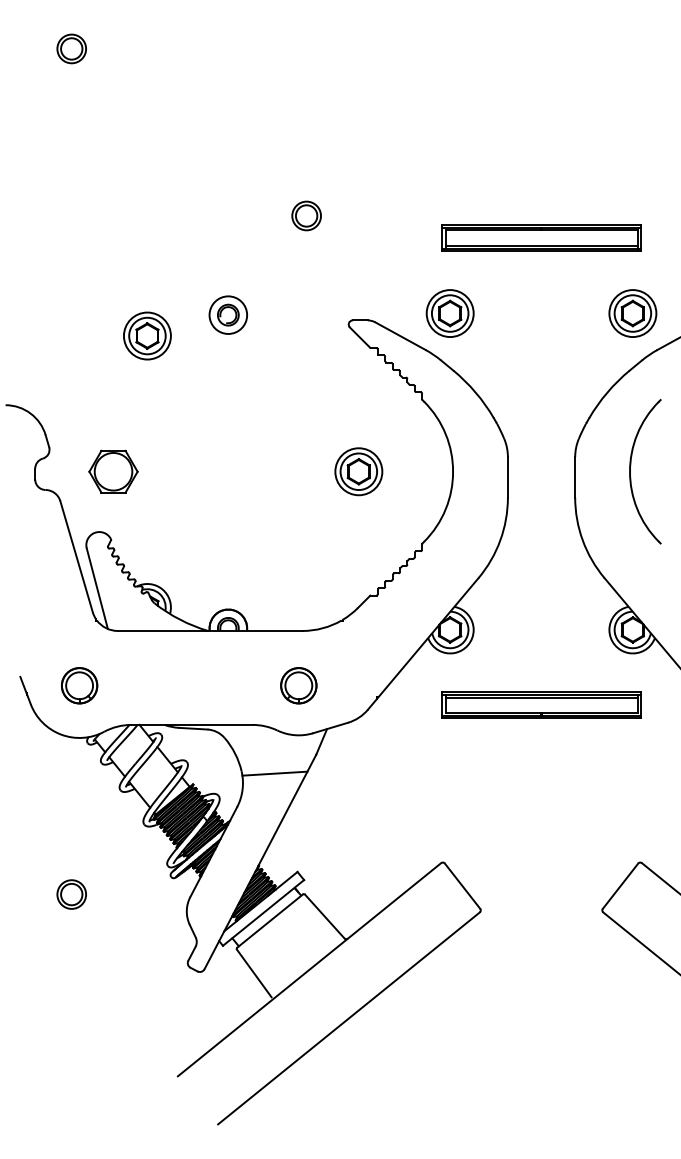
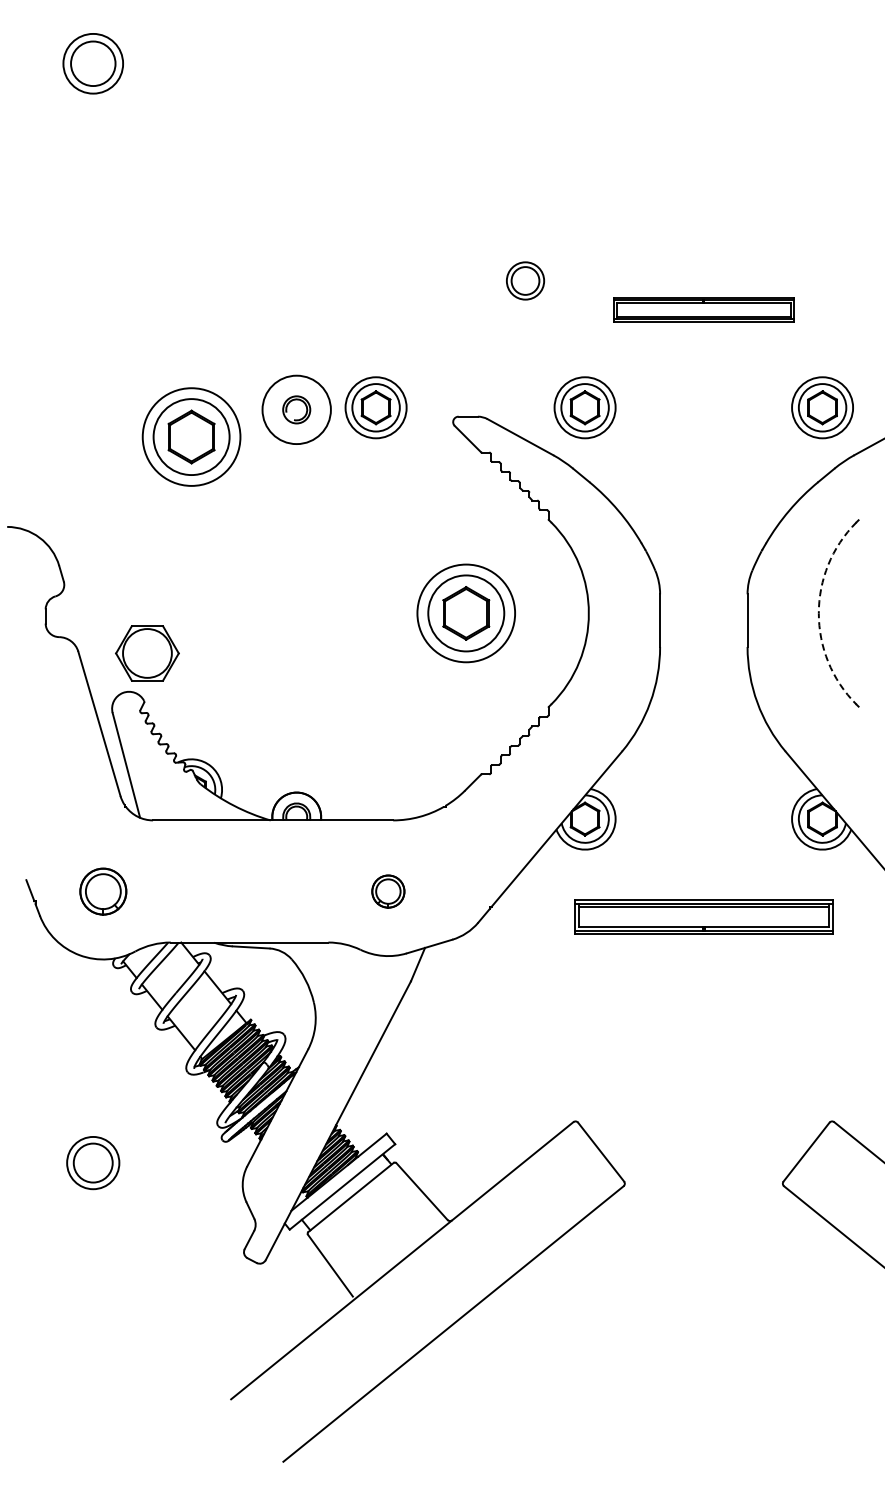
part: (71, 48) -> (92, 63), size x1.6
part: (306, 215) -> (525, 280), moved
part: (541, 237) -> (703, 309), size x0.7
part: (288, 313) -> (375, 407), added
circle: (228, 314) -> (296, 409), size x1.4
part: (147, 335) -> (191, 436), size x1.6
part: (113, 471) -> (147, 653), moved
part: (358, 471) -> (466, 613), size x1.6
arc: (629, 471) -> (818, 613), solid -> dashed
part: (298, 685) -> (388, 891), size x0.7
line: (275, 773) -> (357, 1005), removed
part: (71, 894) -> (92, 1162), size x1.4

